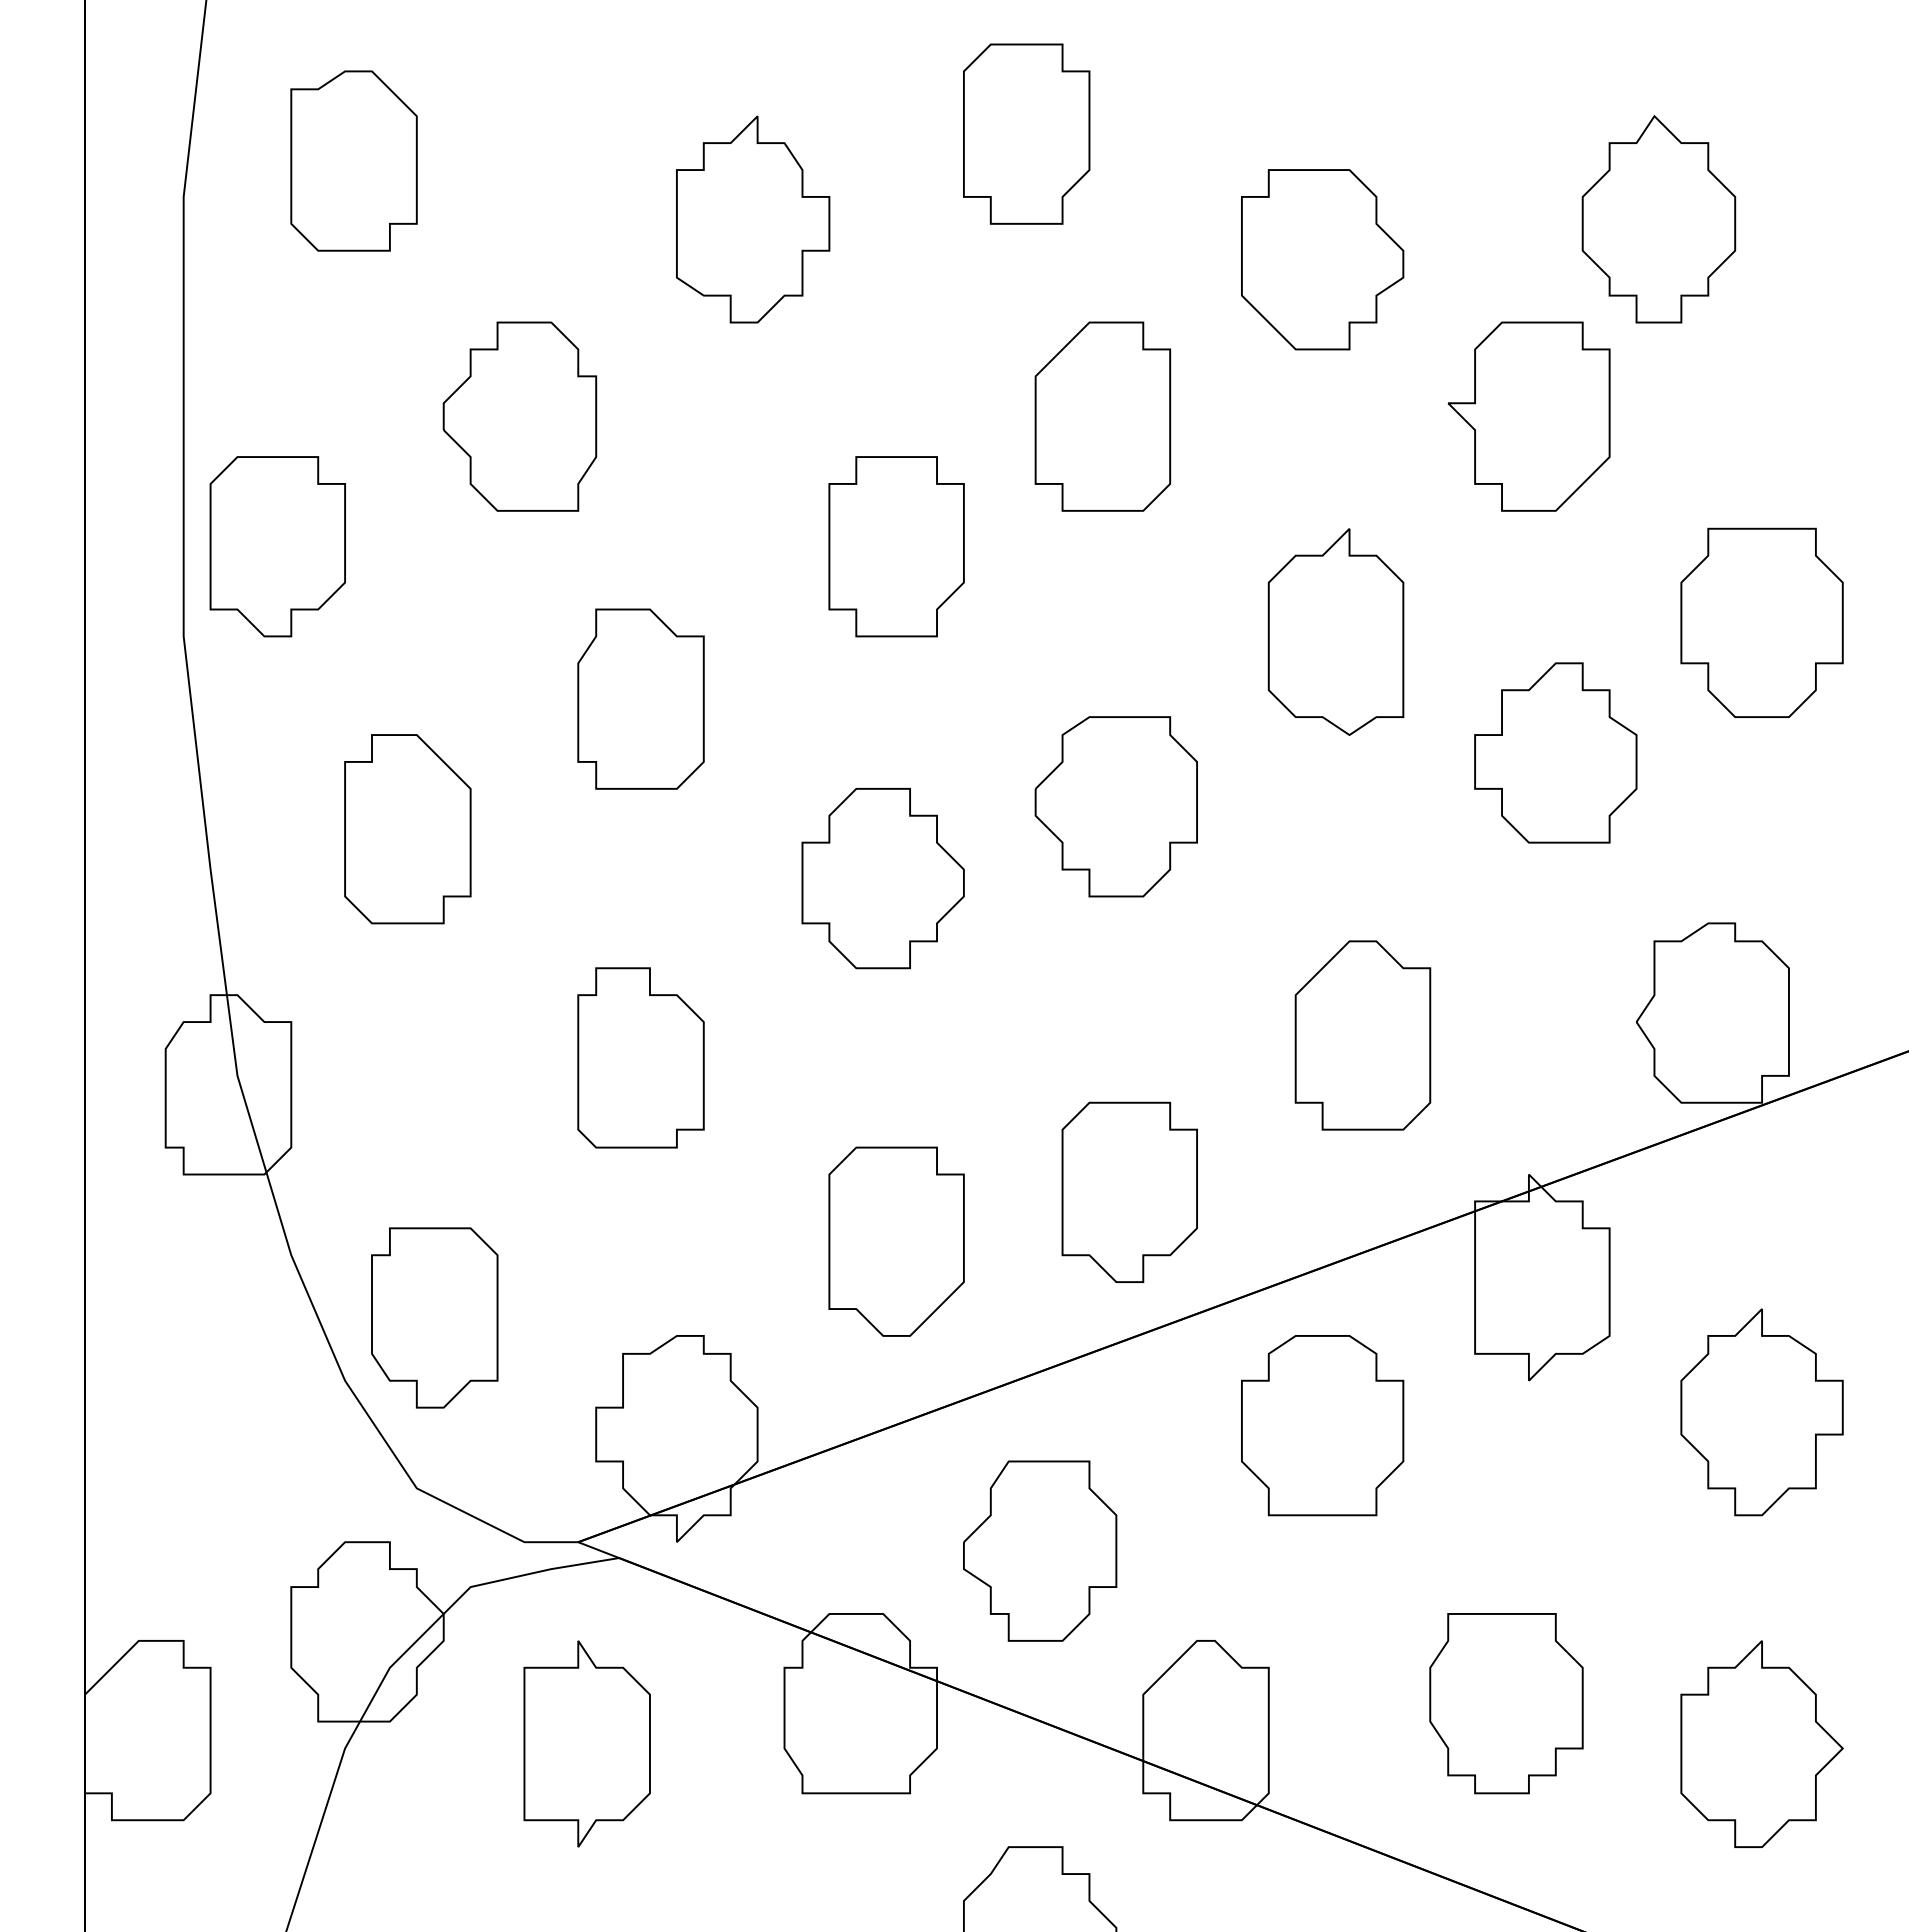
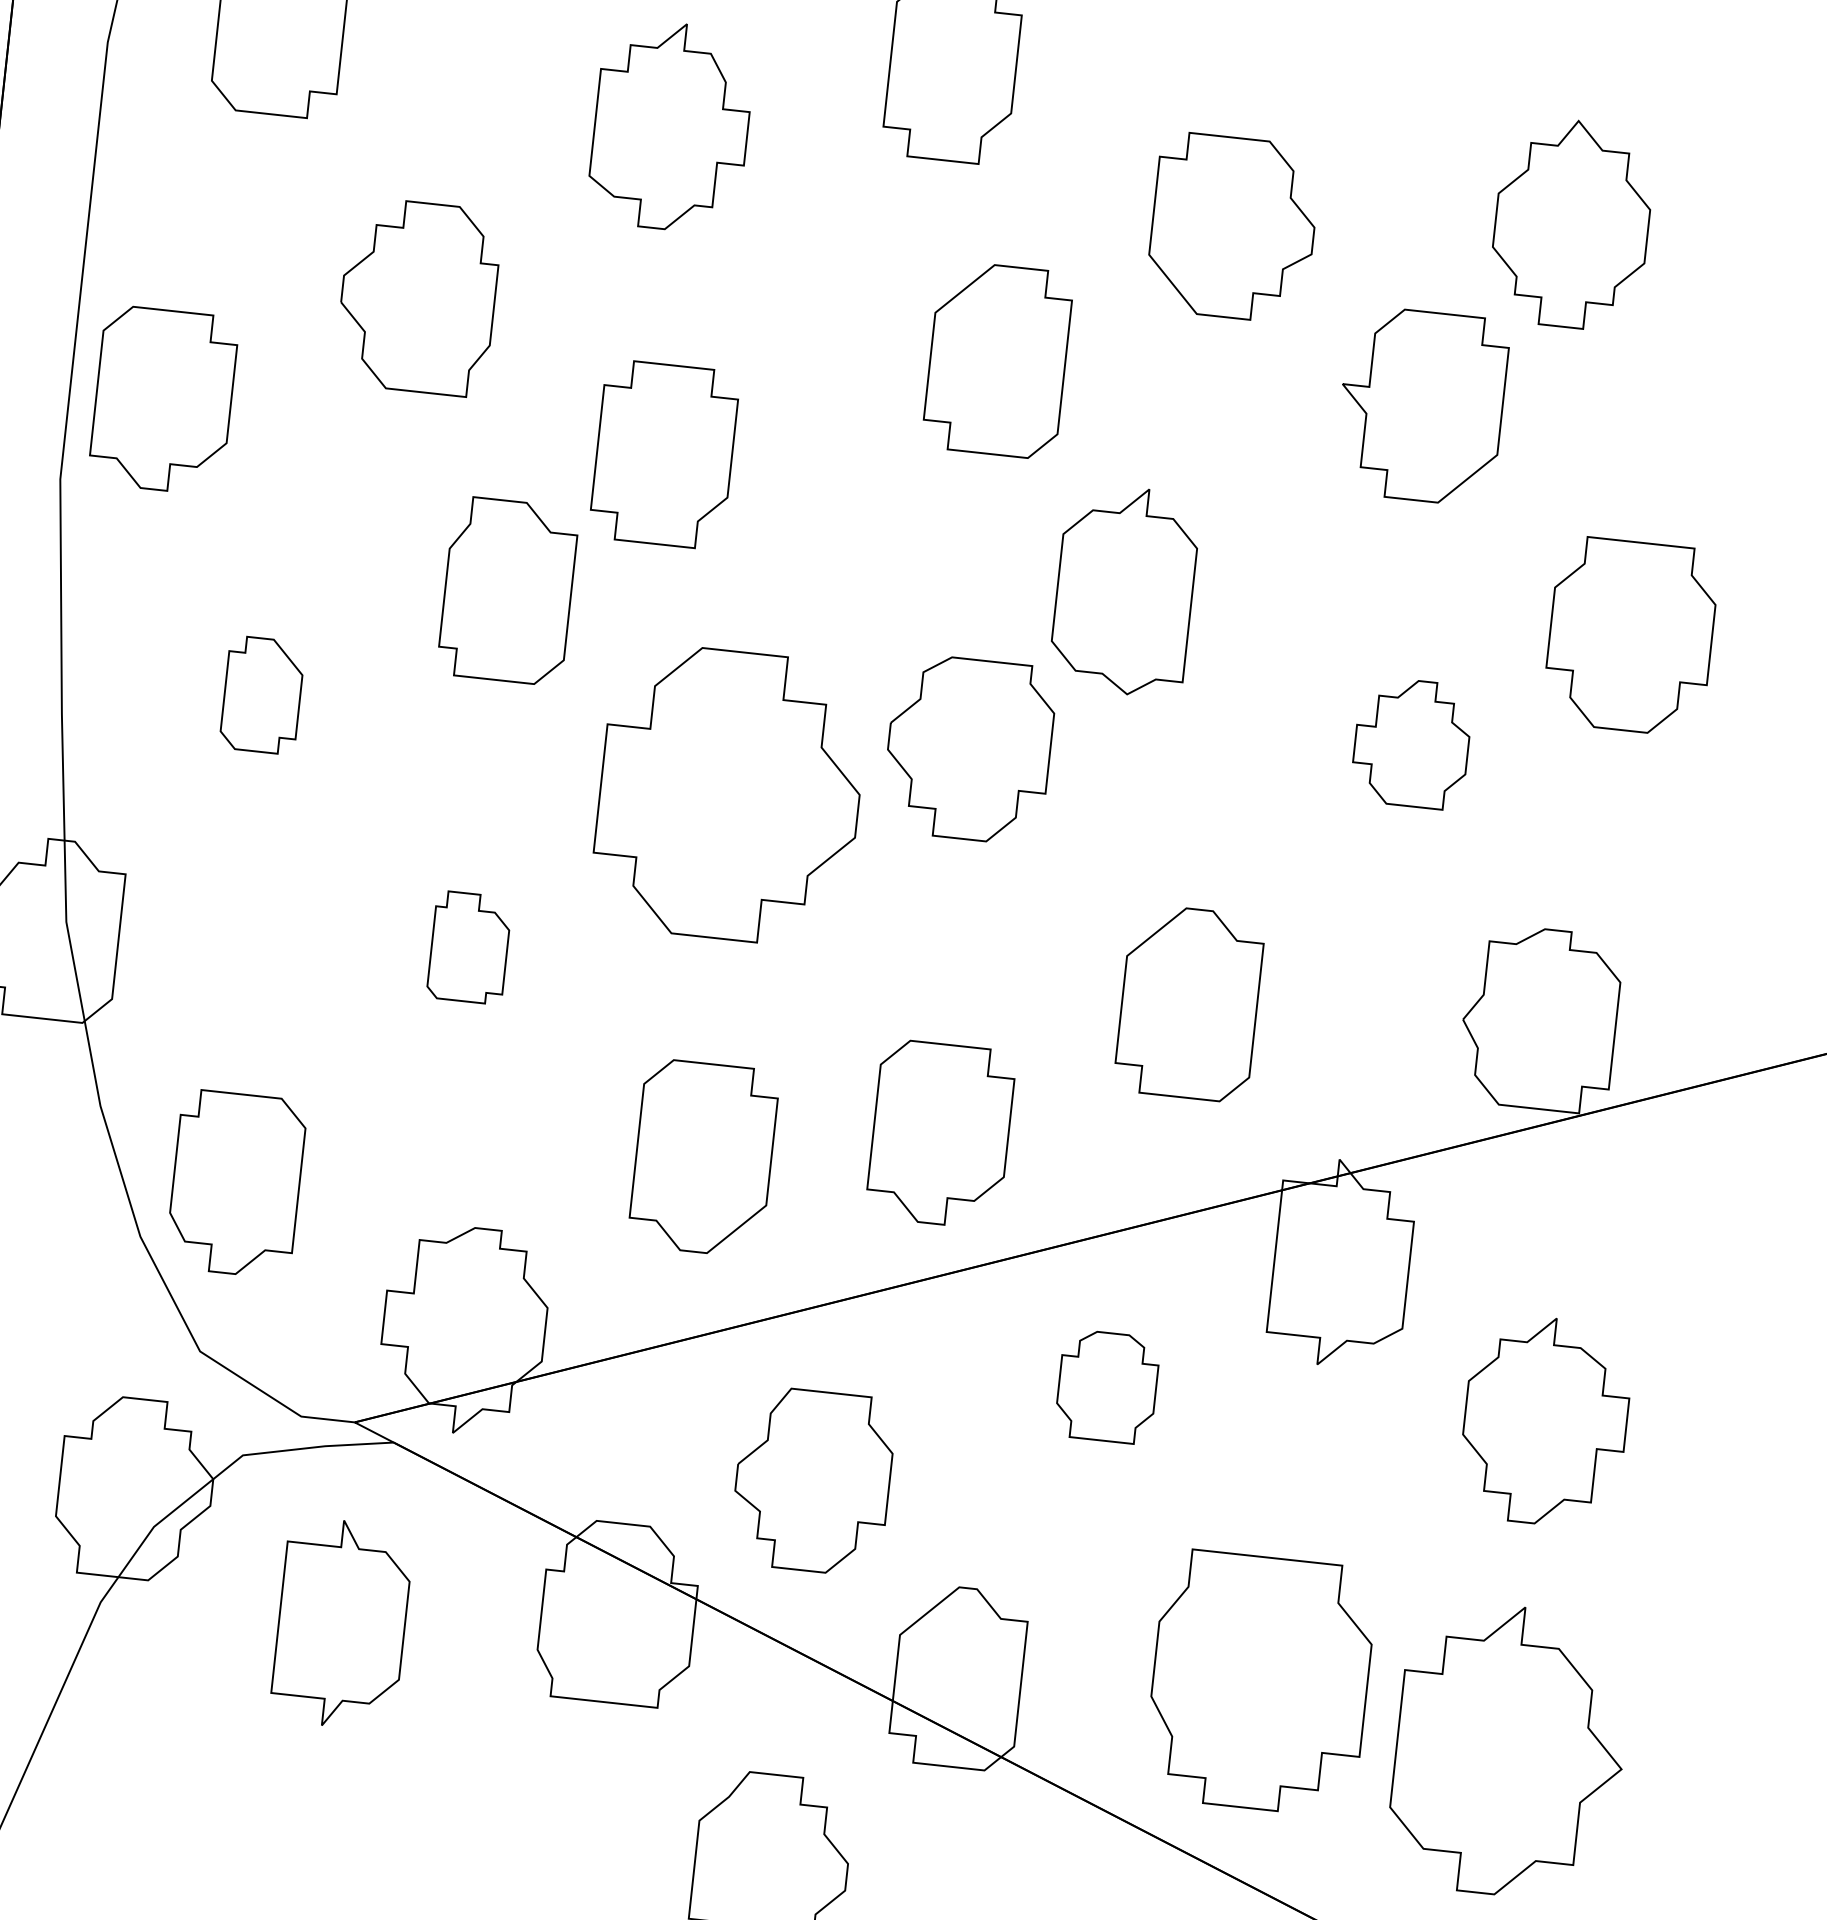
part: (896, 546) -> (664, 454), moved
part: (1335, 631) -> (1124, 589), moved
part: (1555, 752) -> (1411, 742), size x0.7
part: (407, 829) -> (261, 695), size x0.6
part: (882, 878) -> (728, 795), size x1.6
part: (640, 1057) -> (469, 947), size x0.6
part: (1322, 1425) -> (1107, 1386), size x0.6
part: (1506, 1703) -> (1260, 1682), size x1.4
part: (1761, 1743) -> (1509, 1750), size x1.4

